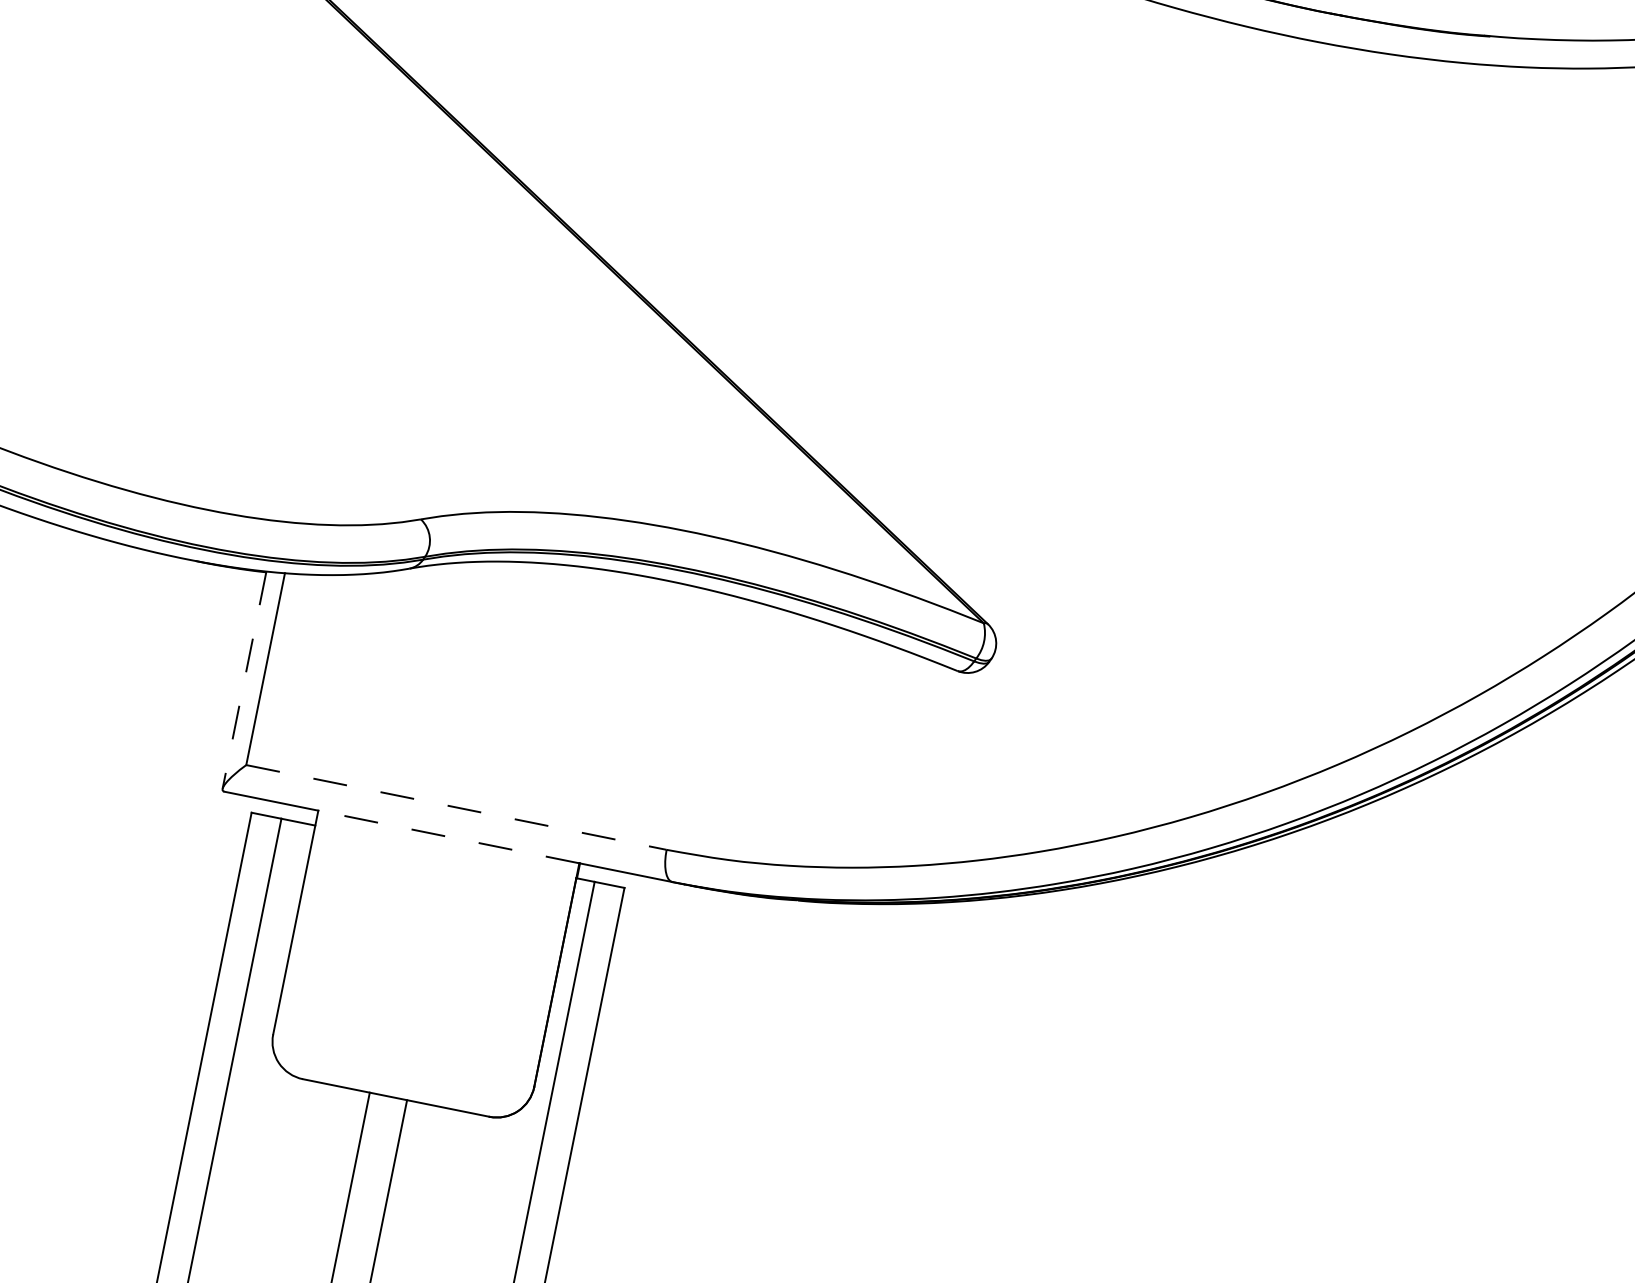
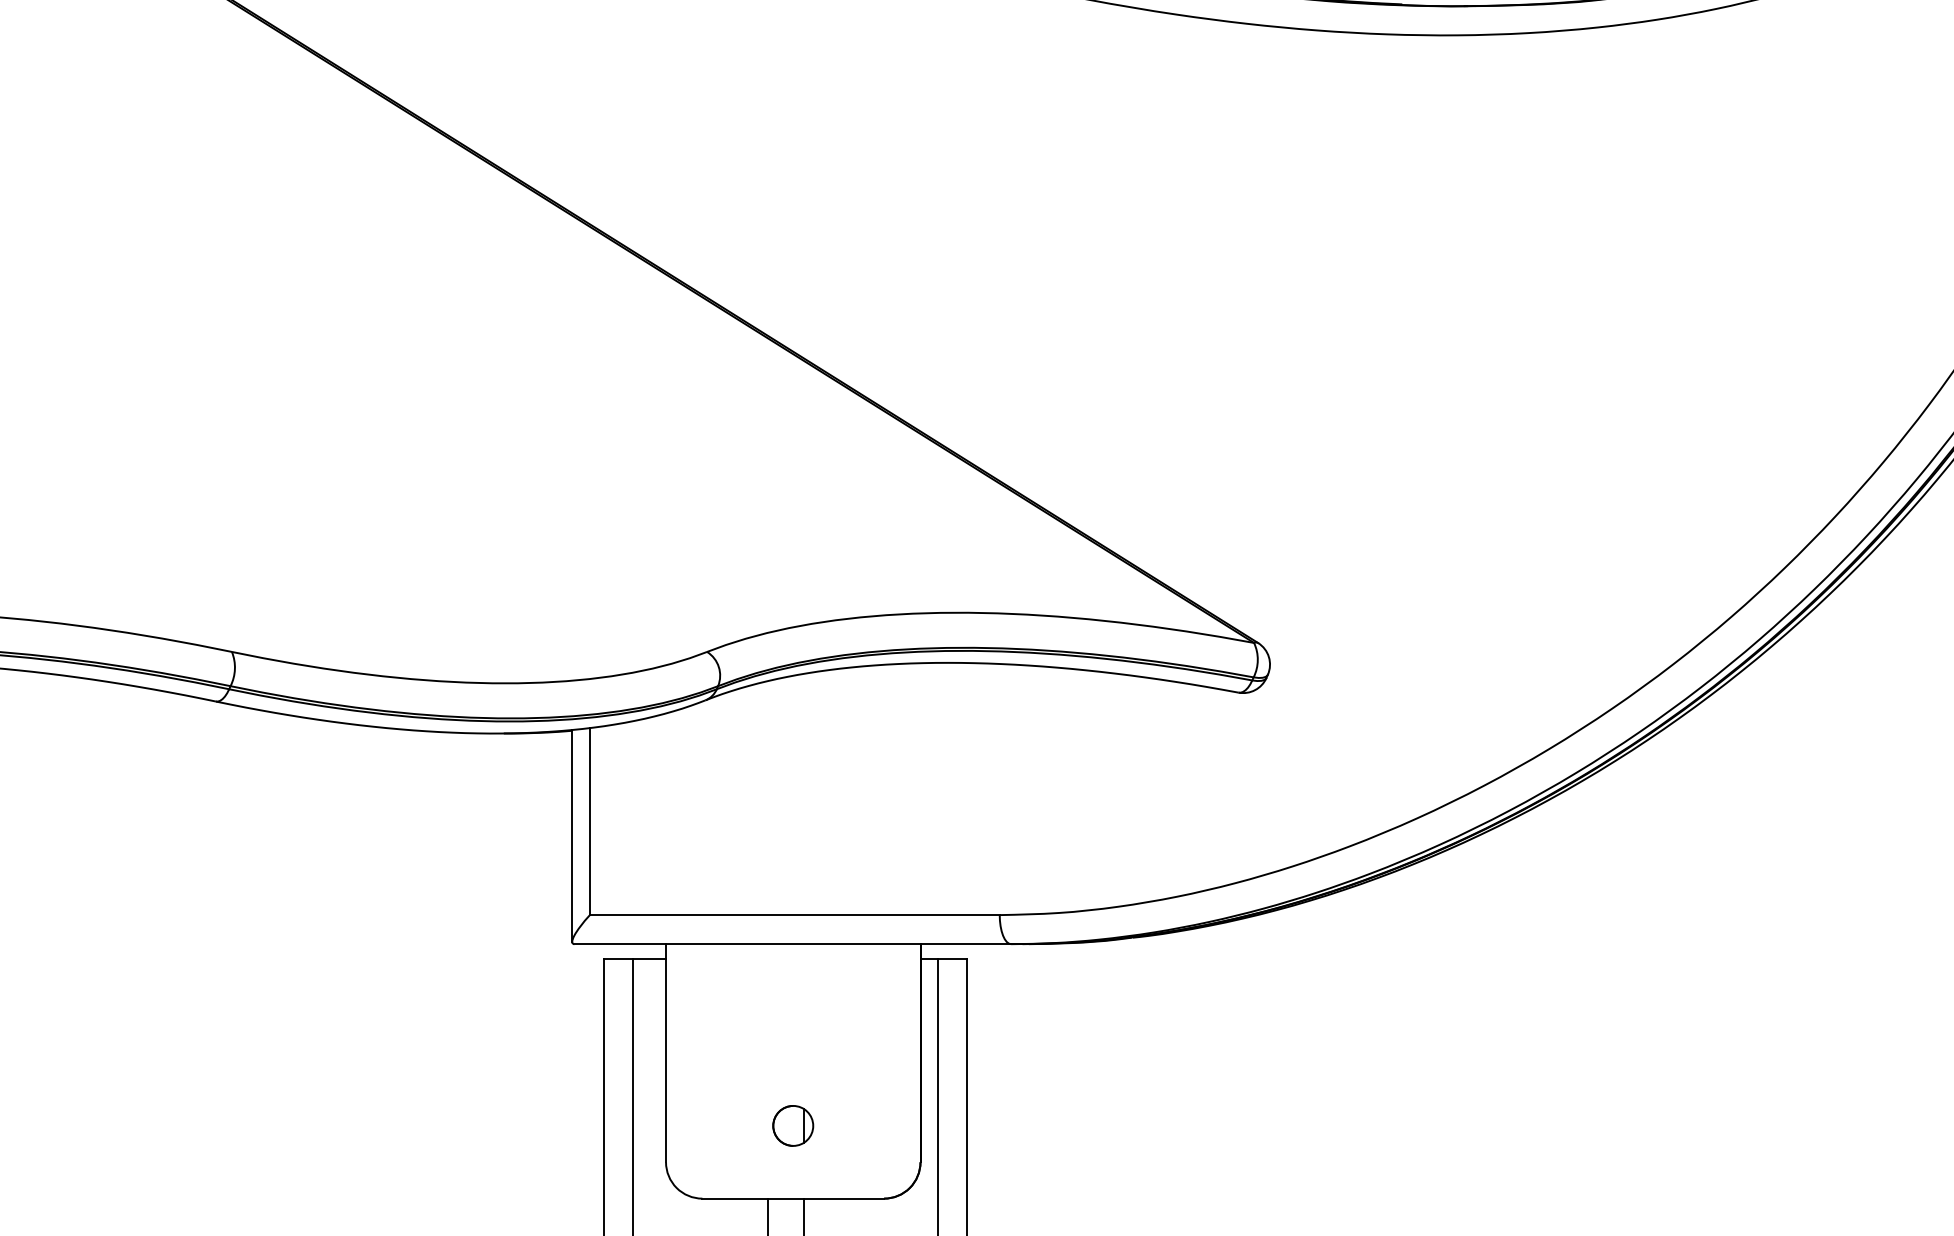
line: (244, 679) -> (572, 835), dashed -> solid
line: (456, 807) -> (794, 915), dashed -> solid
line: (448, 837) -> (792, 944), dashed -> solid
part: (411, 1023) -> (793, 1125), added

